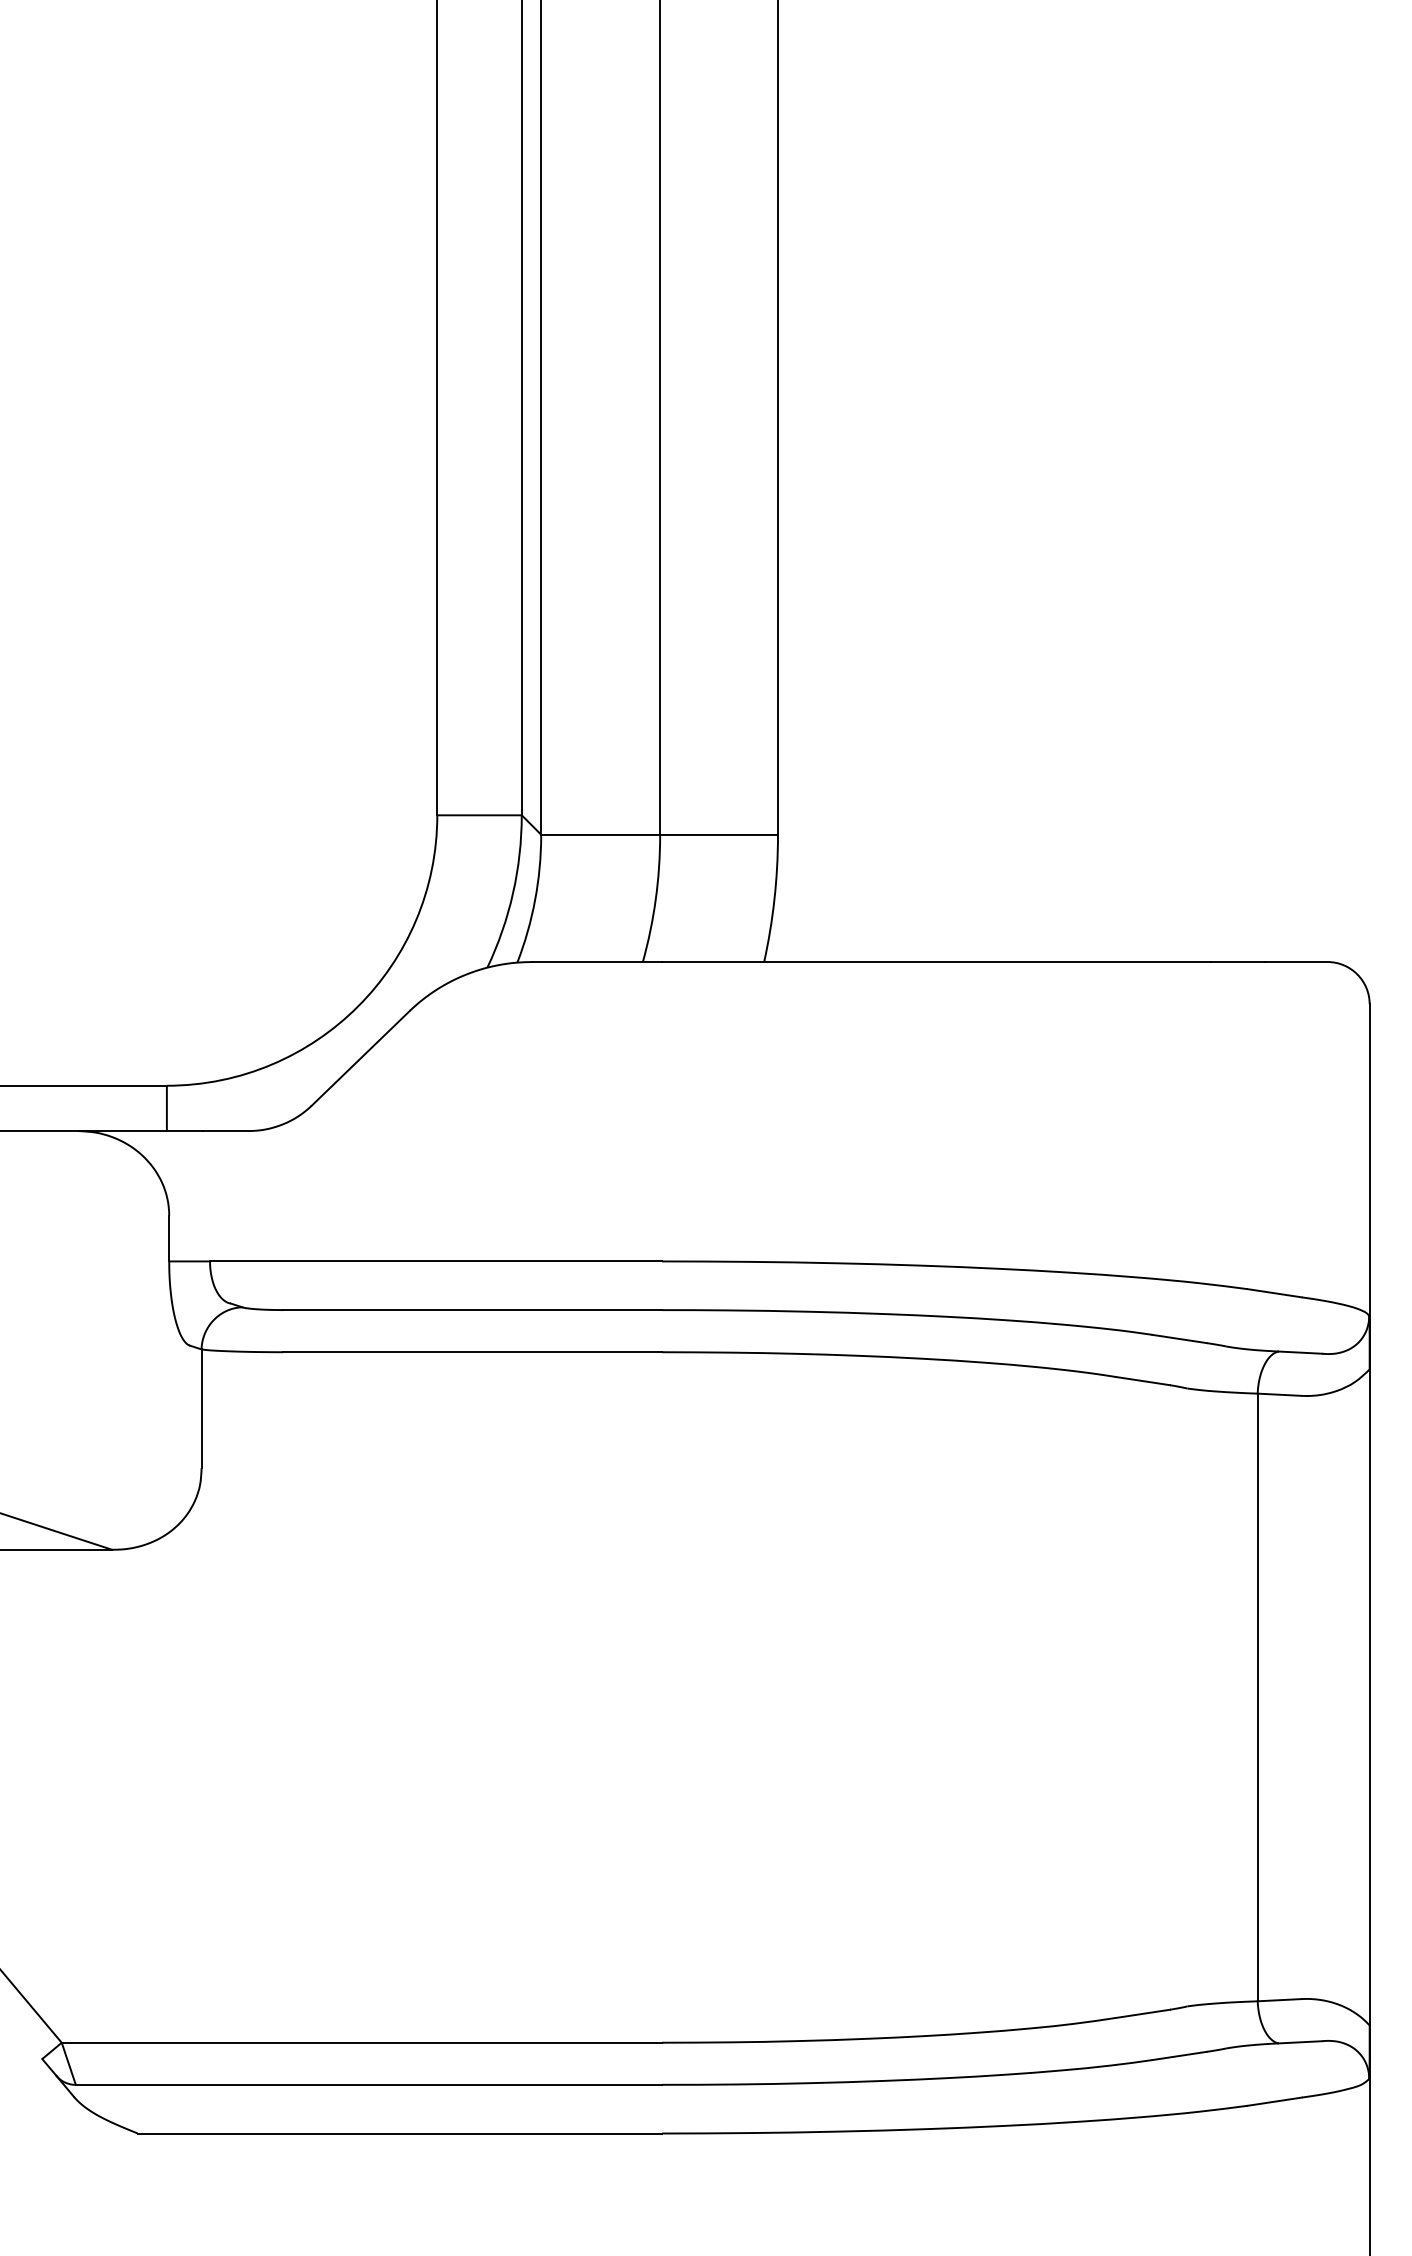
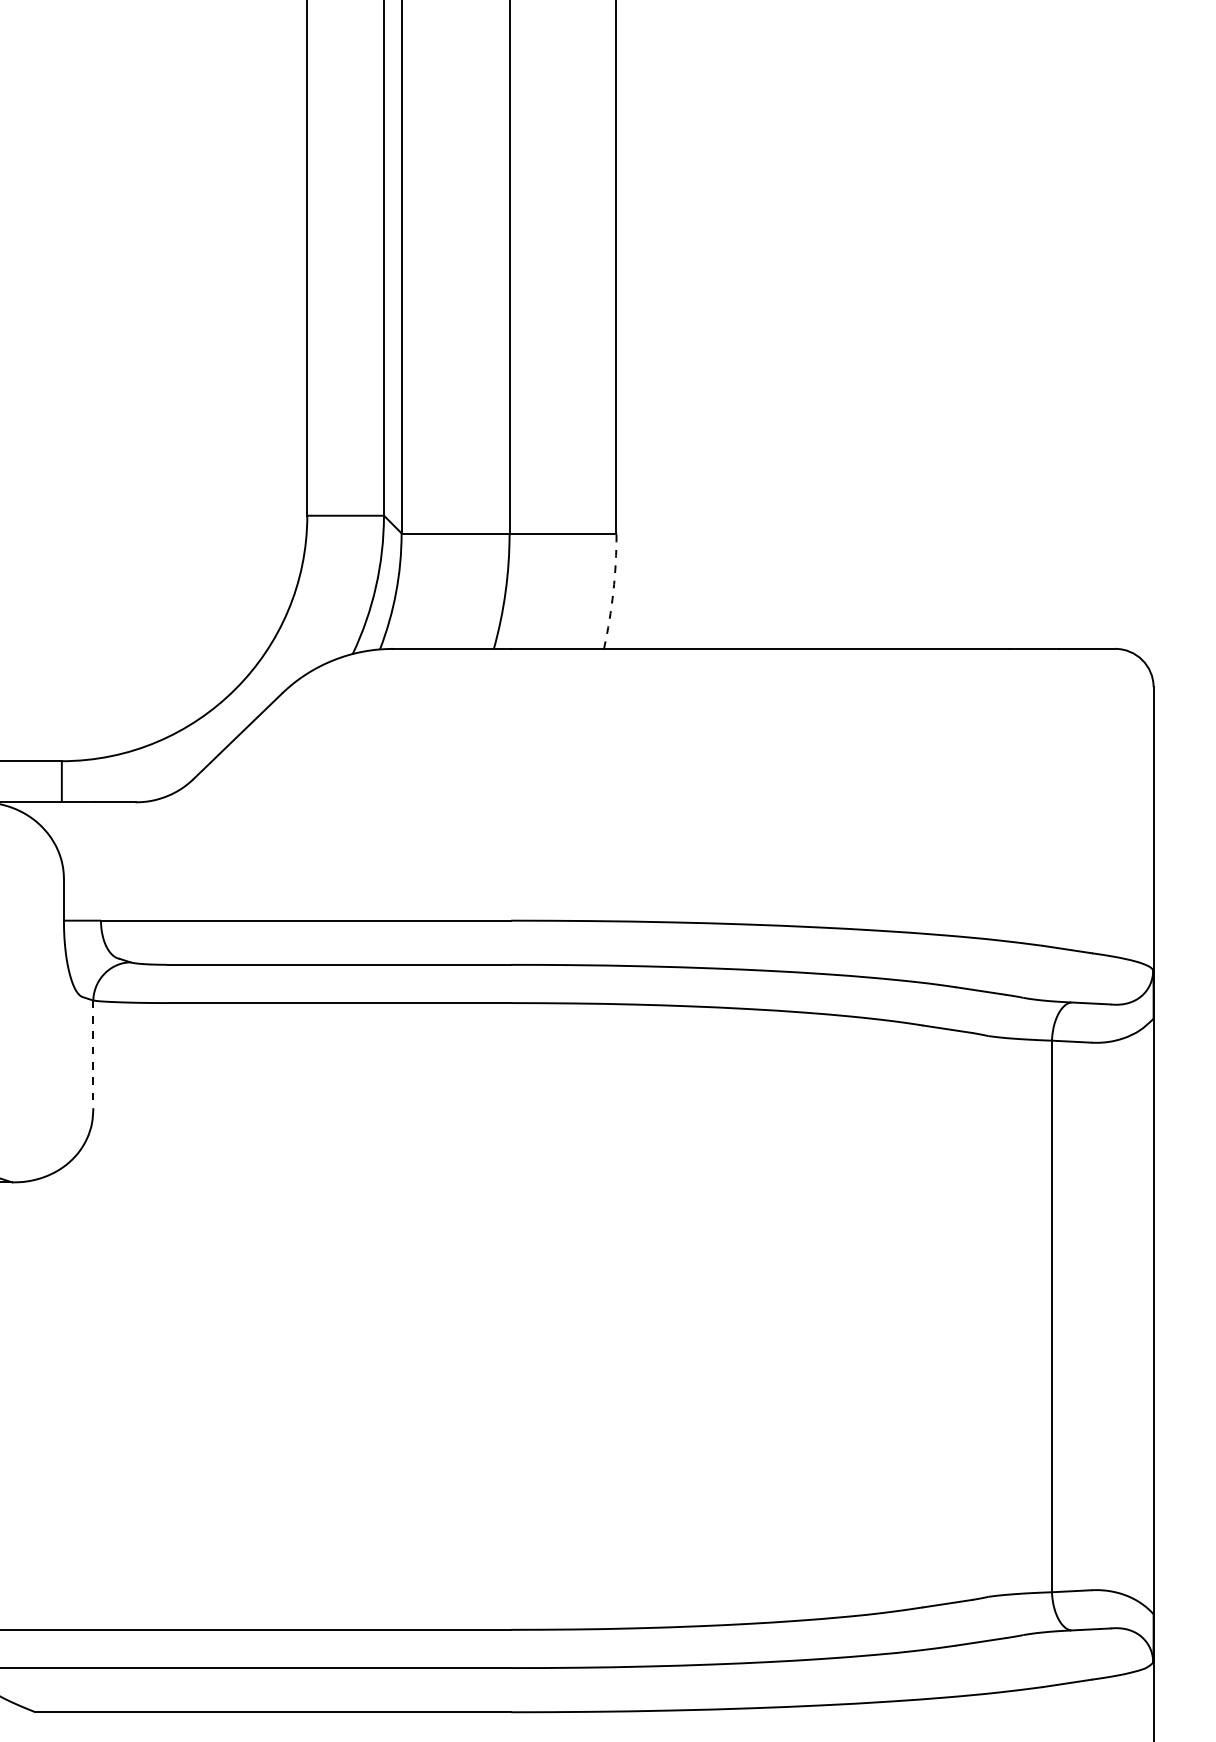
arc: (774, 899) -> (613, 592), solid -> dashed
line: (201, 1409) -> (93, 1055), solid -> dashed

